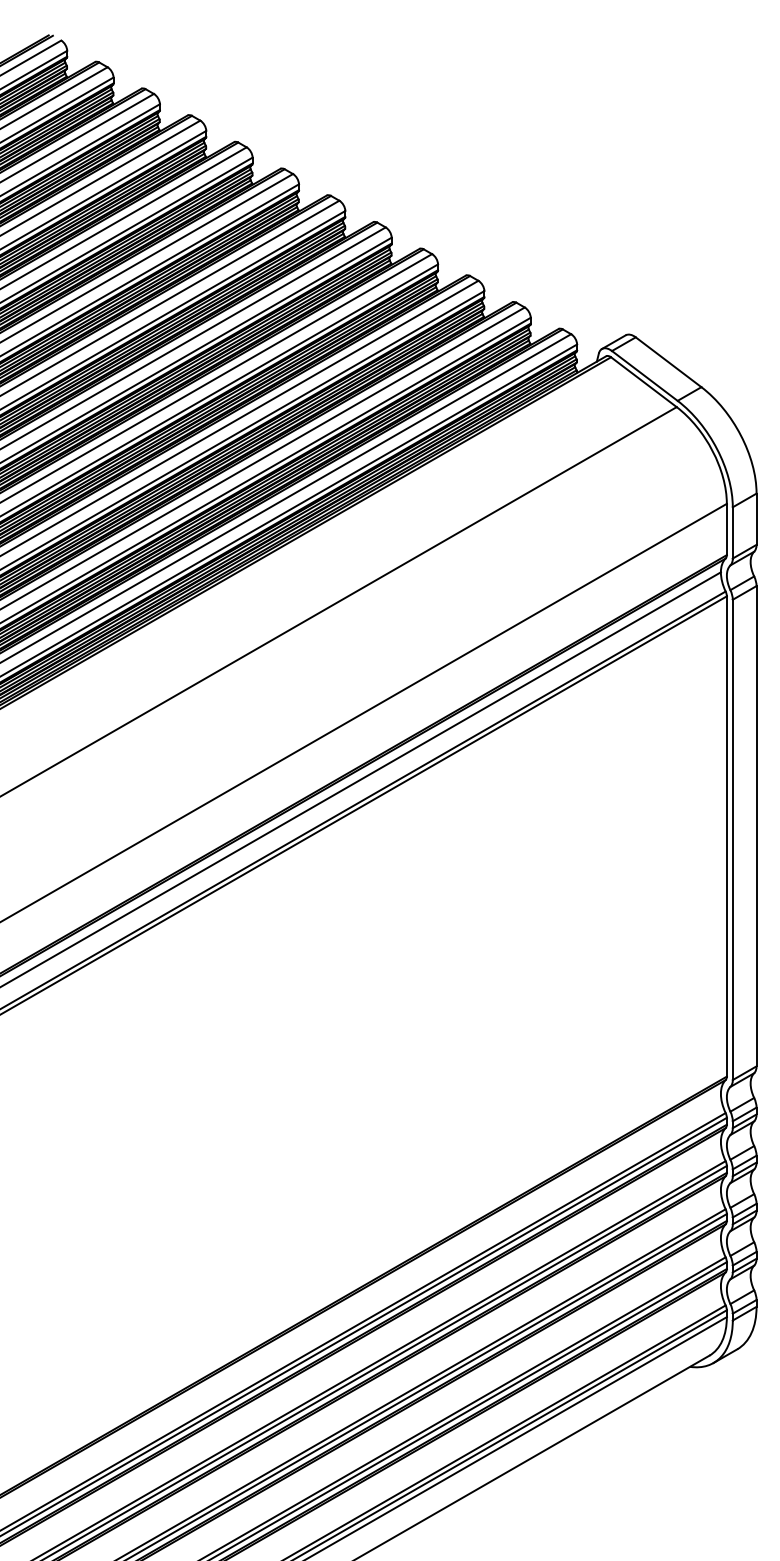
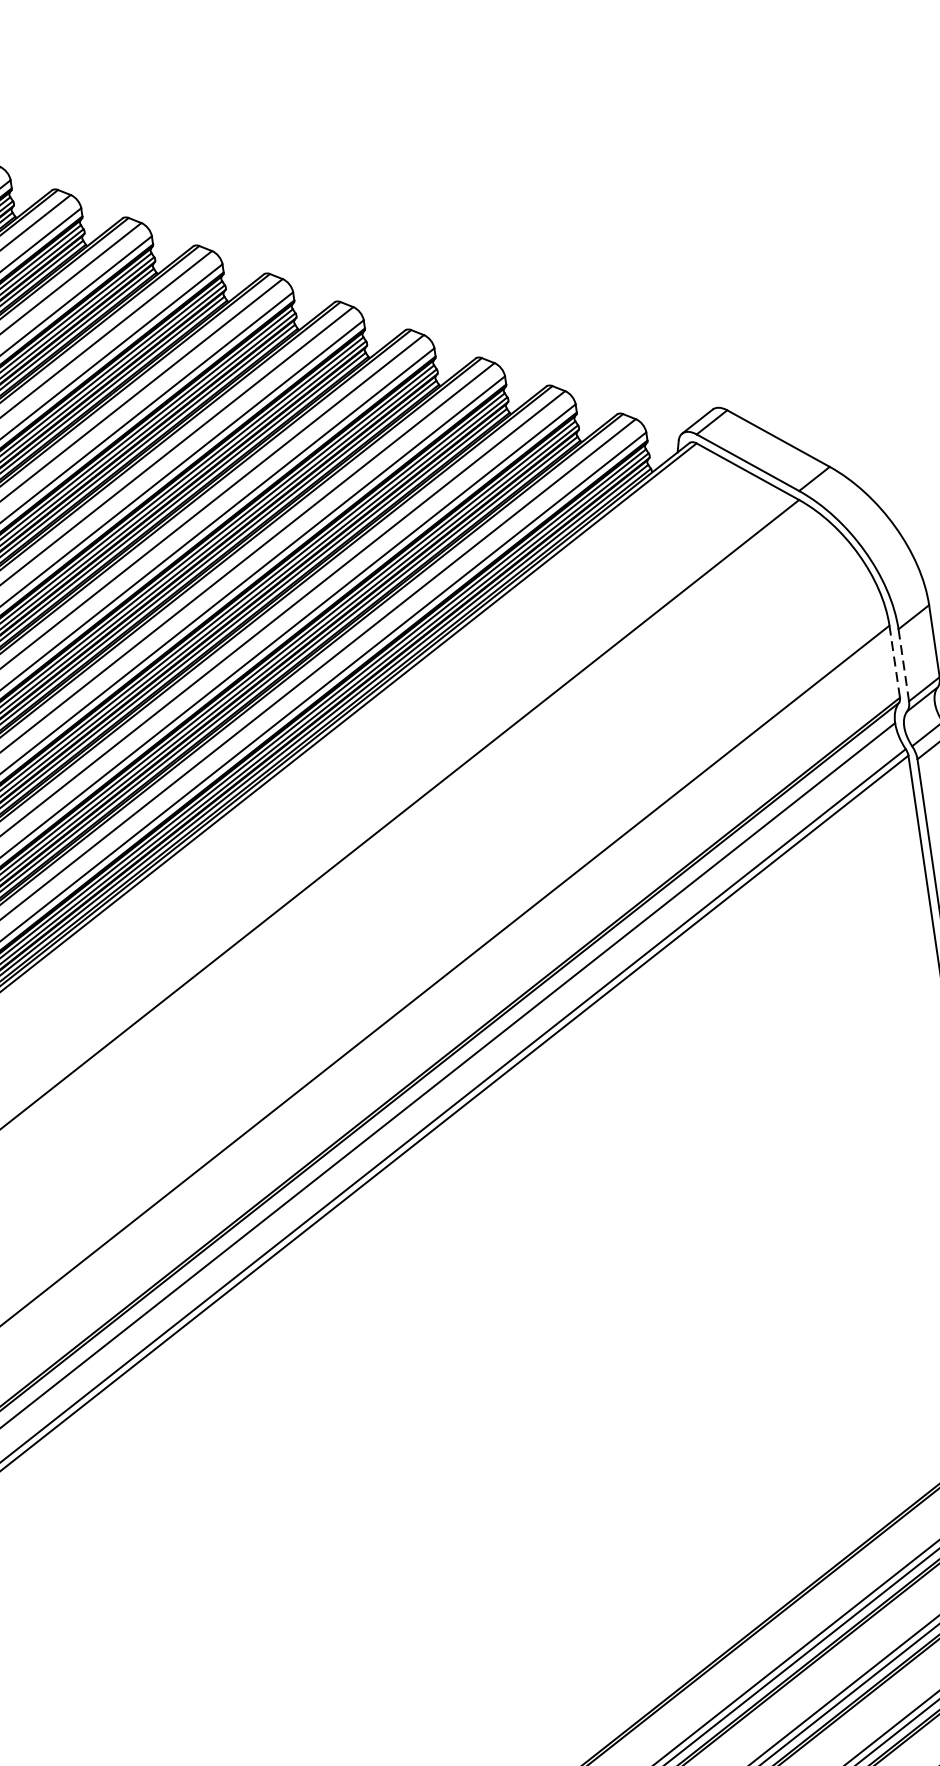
line: (726, 529) -> (894, 661), solid -> dashed
line: (732, 532) -> (903, 664), solid -> dashed

